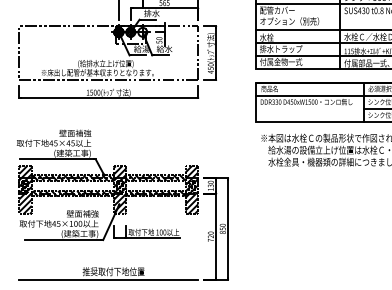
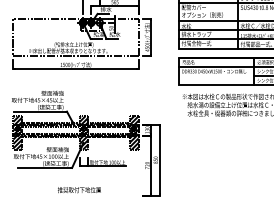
line: (108, 279) -> (75, 195), removed

